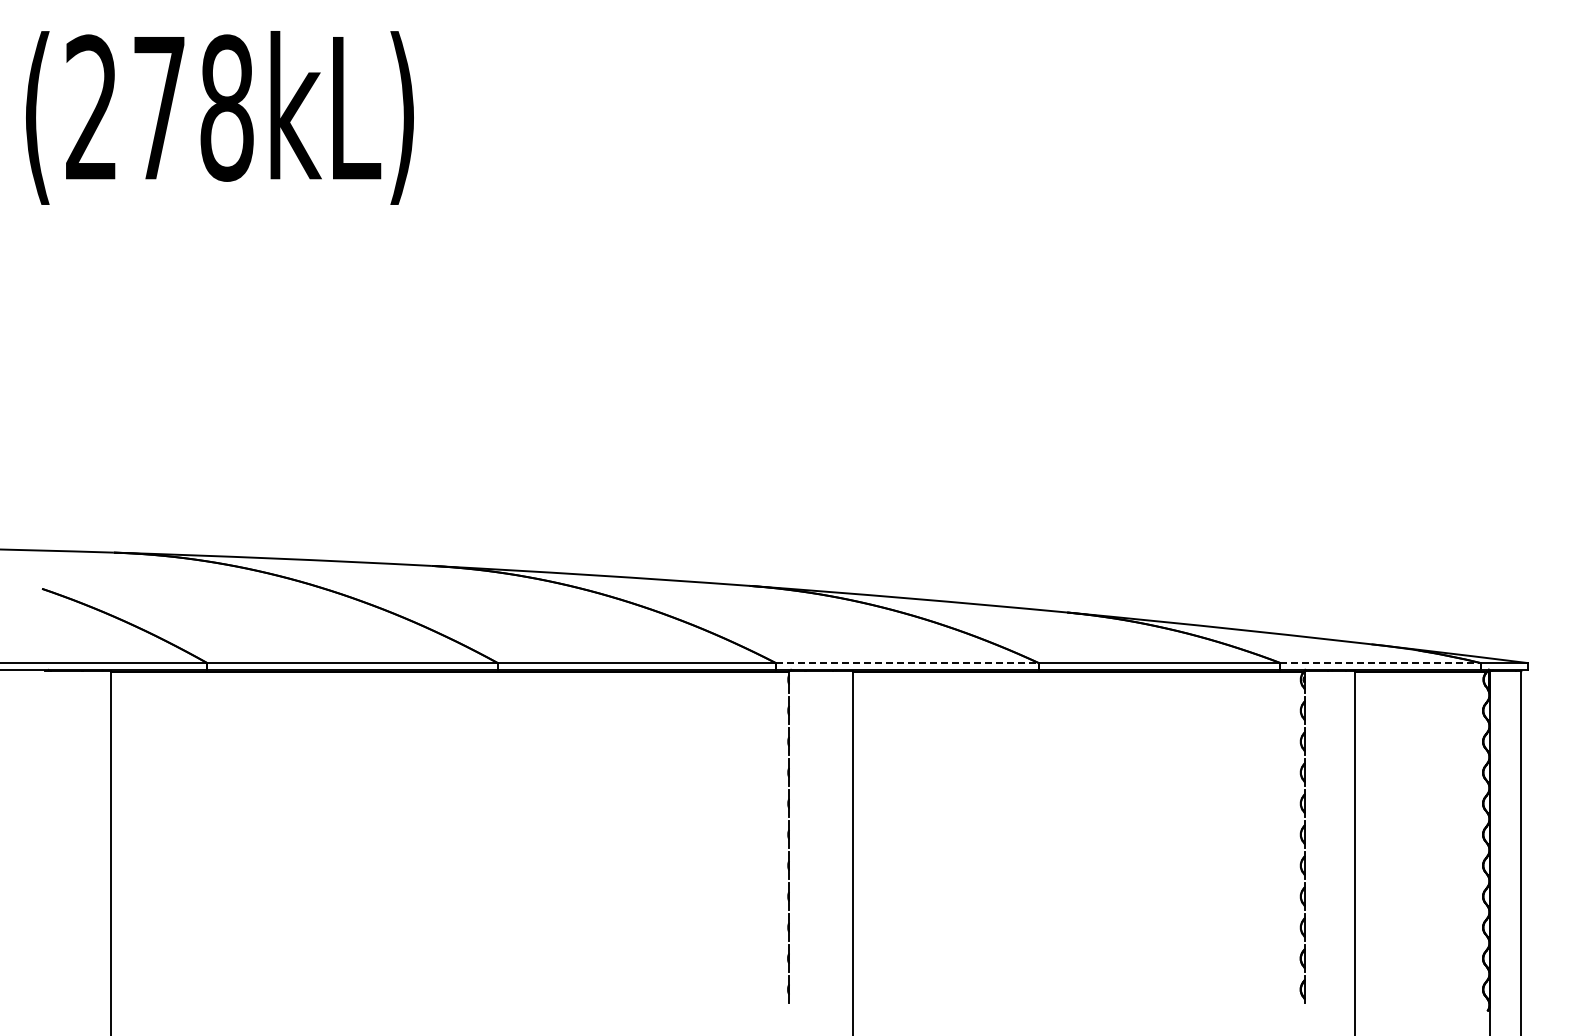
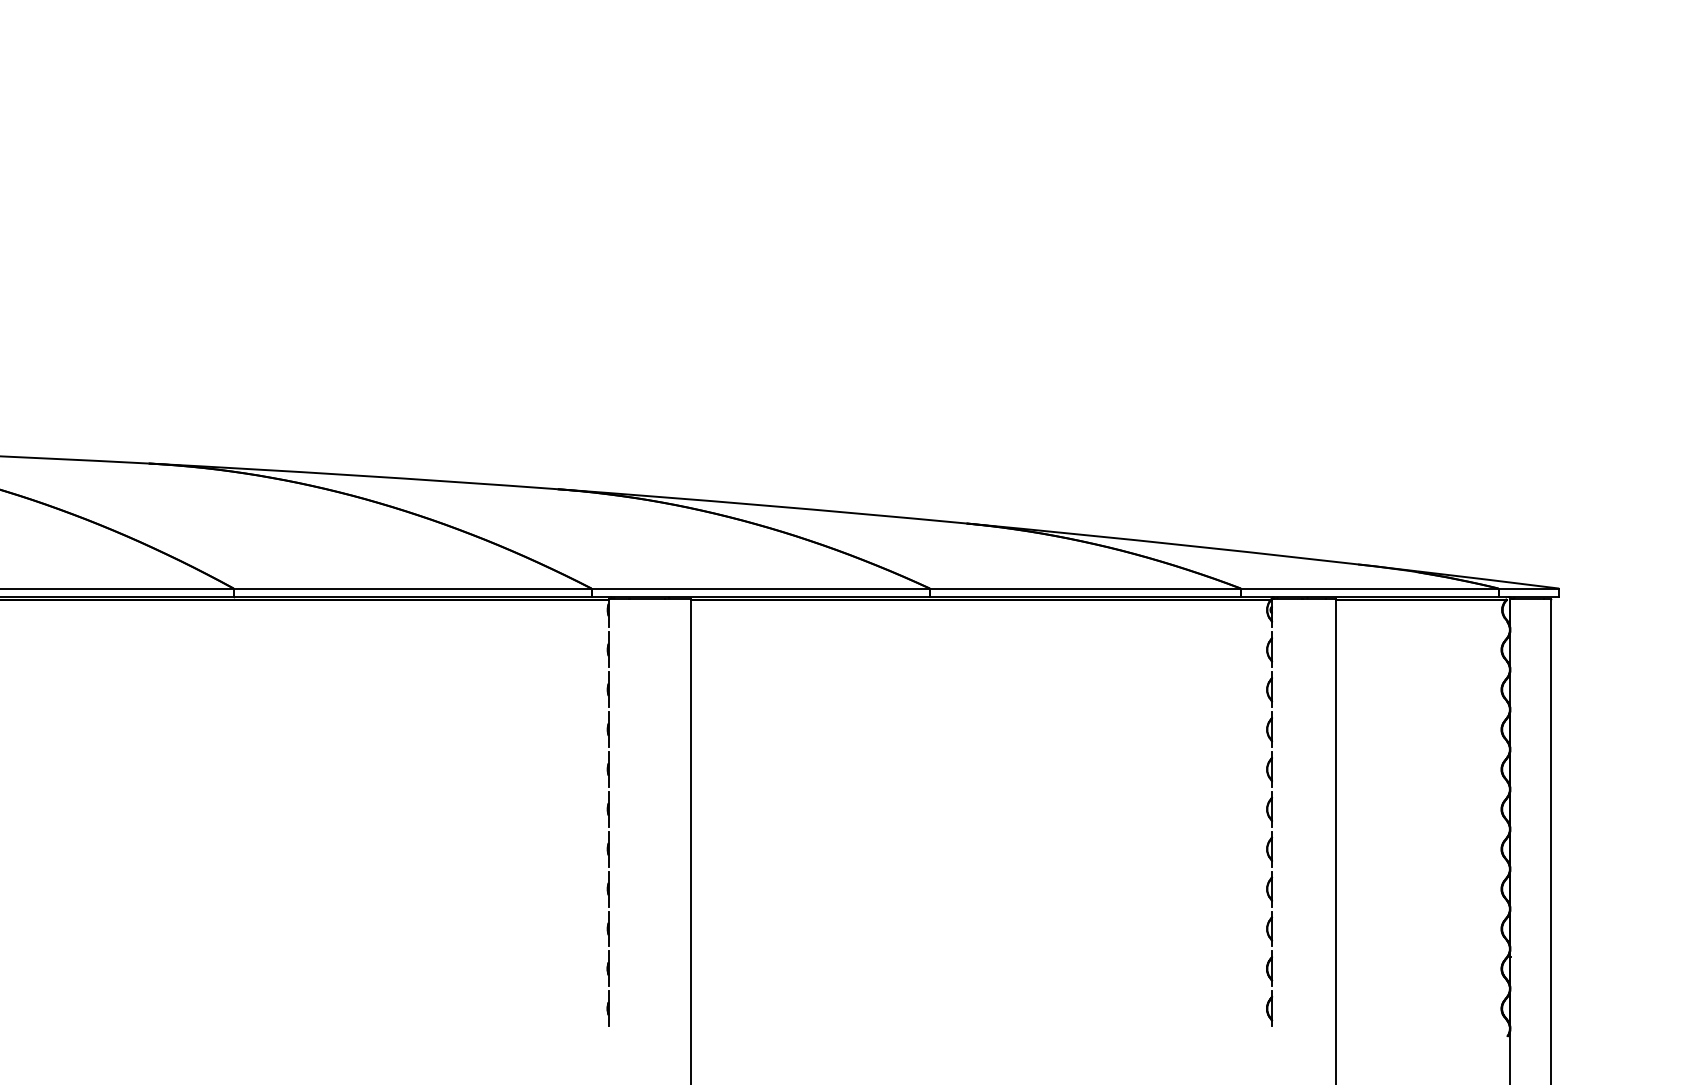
line: (907, 663) -> (760, 589), dashed -> solid
line: (1381, 663) -> (1370, 589), dashed -> solid

